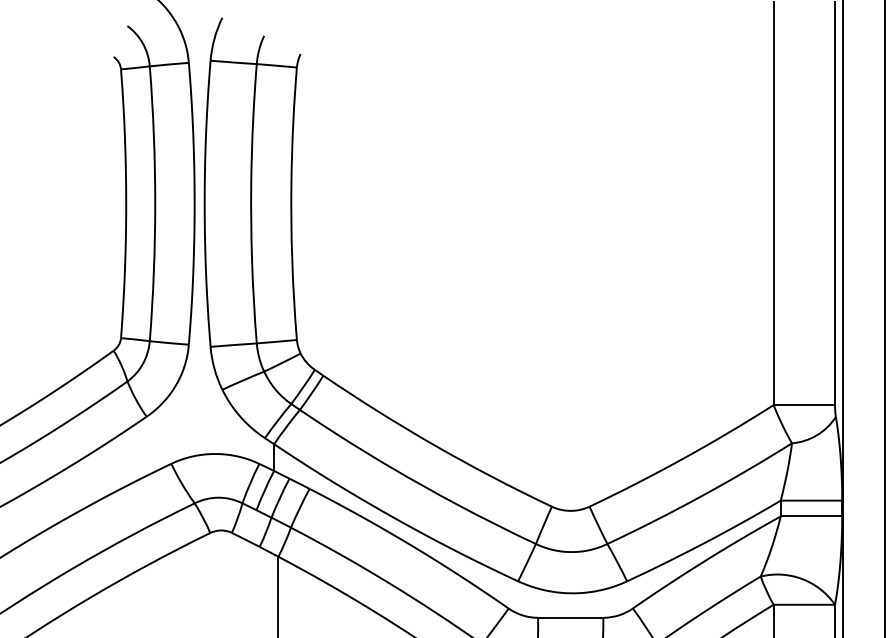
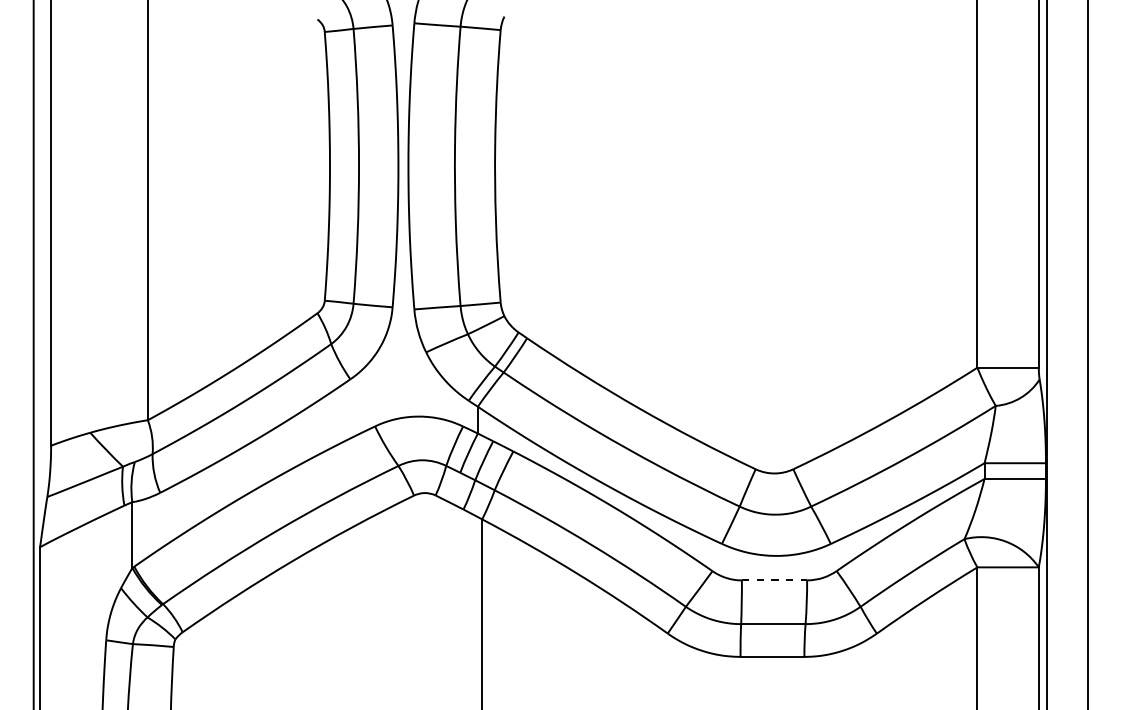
line: (570, 617) -> (774, 580), solid -> dashed

